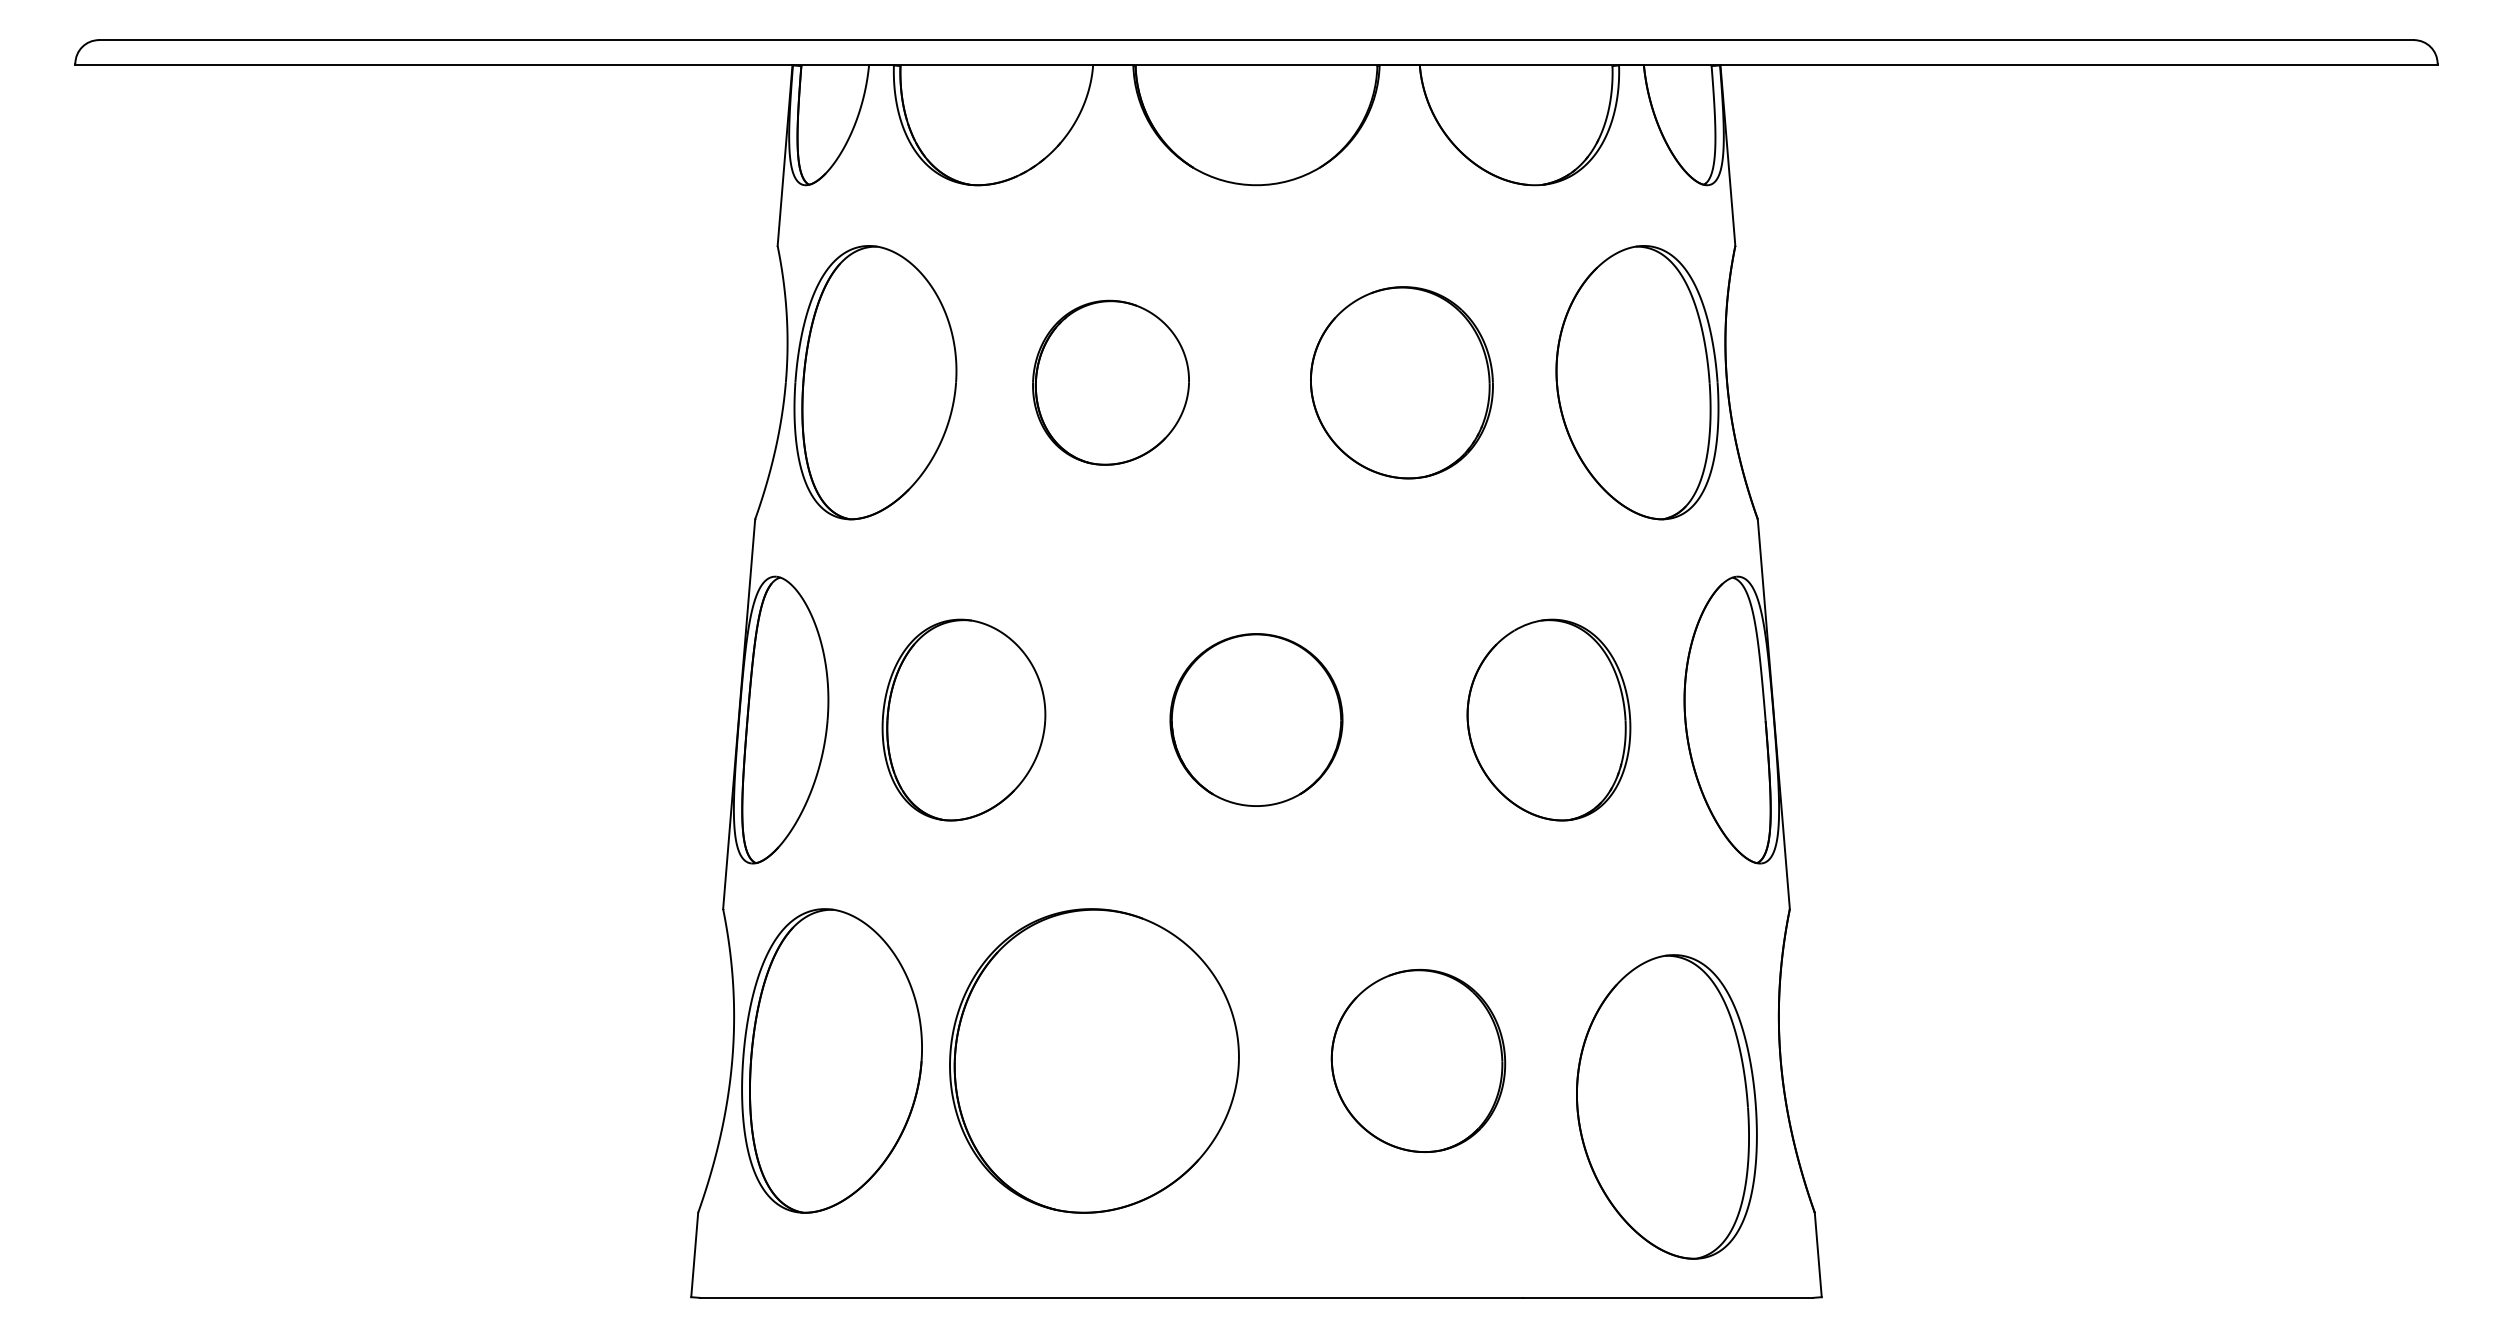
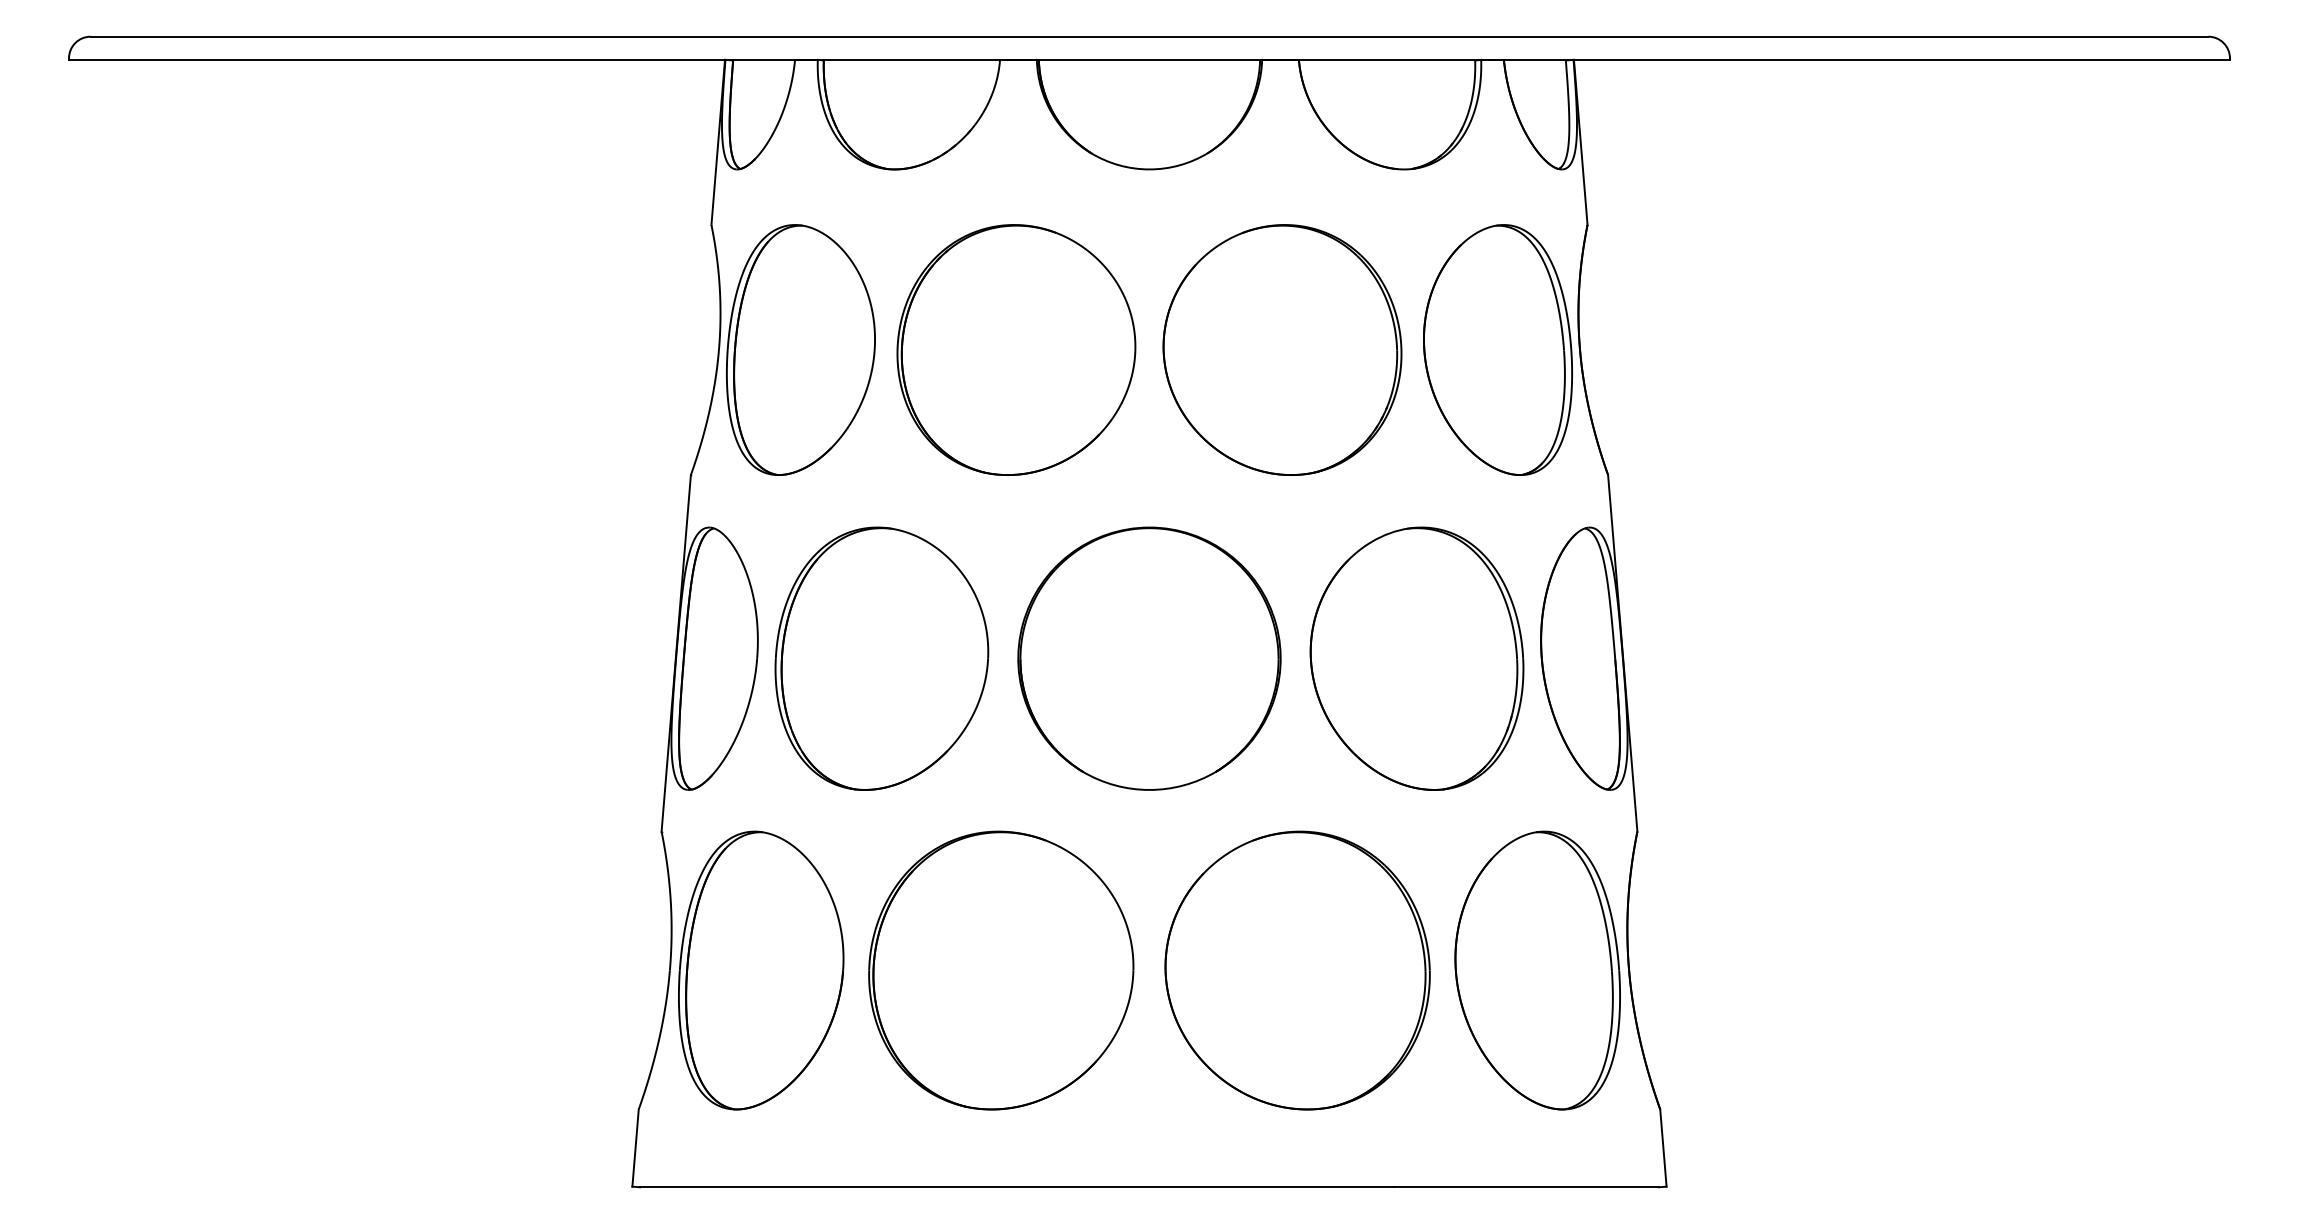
part: (1110, 382) -> (1015, 349), size x1.67
part: (1401, 382) -> (1282, 349), size x1.43
part: (963, 719) -> (881, 658), size x1.43
part: (1256, 719) -> (1149, 658), size x1.67
part: (1548, 719) -> (1416, 658), size x1.43
part: (1418, 1060) -> (1297, 970), size x1.67
part: (1666, 1106) -> (1537, 970), moved

